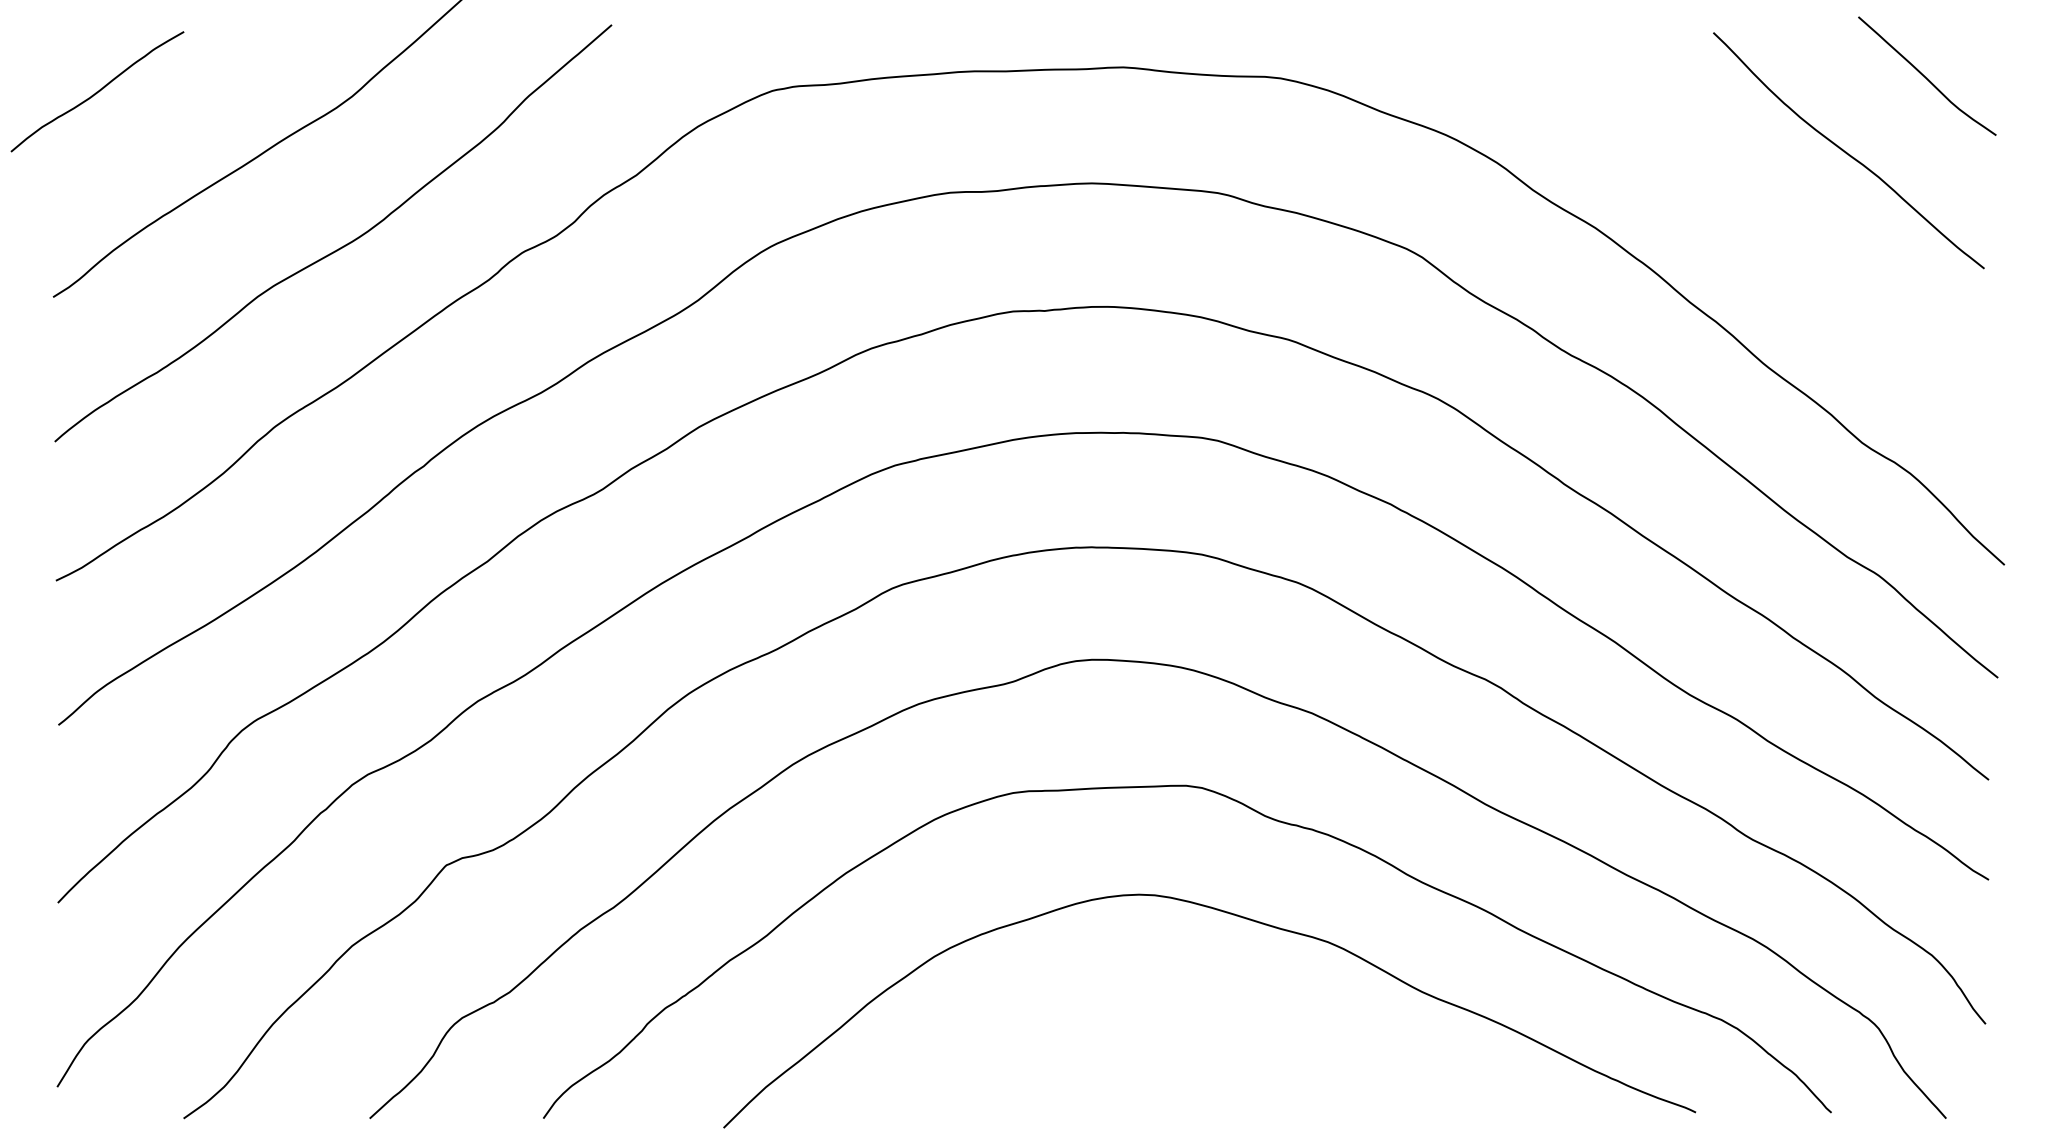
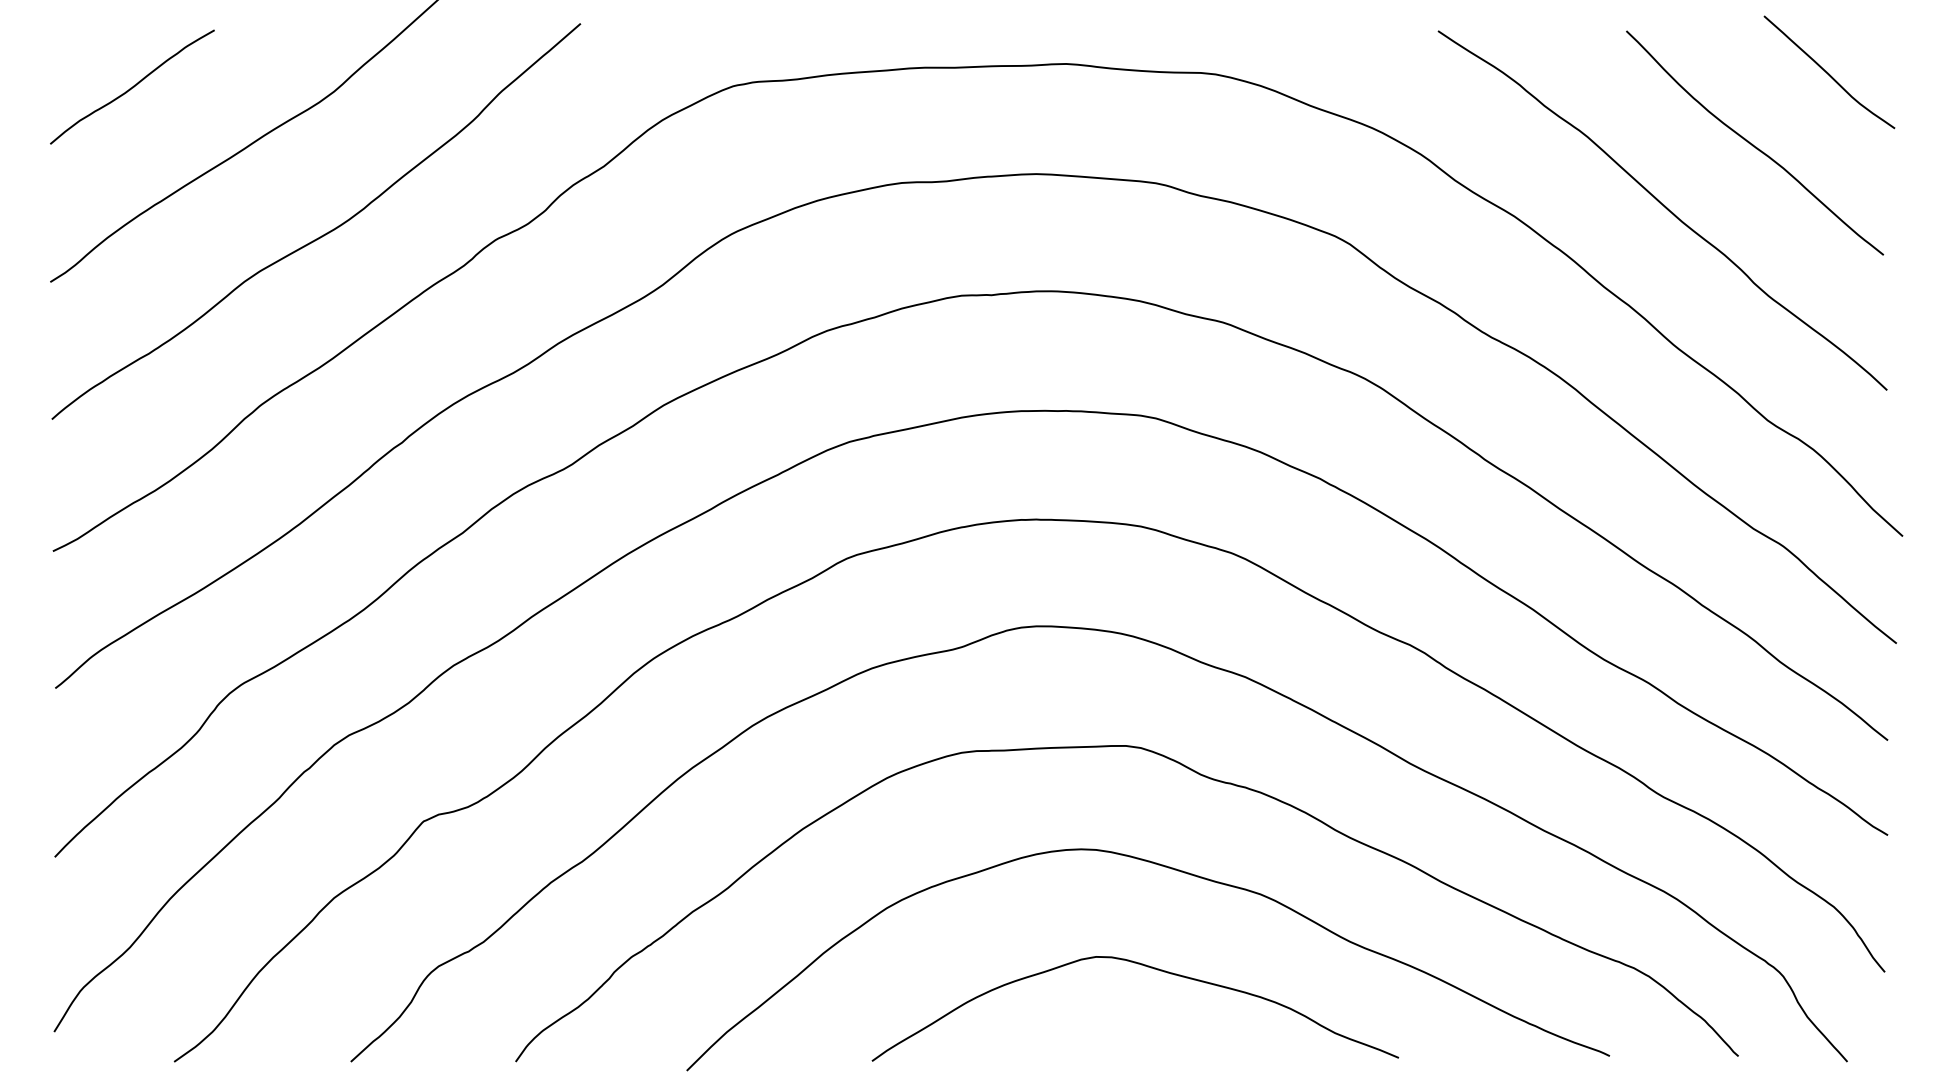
curve: (97, 91) -> (132, 86), moved
curve: (1753, 218) -> (1664, 207), added
curve: (1208, 1019) -> (1147, 967), added

